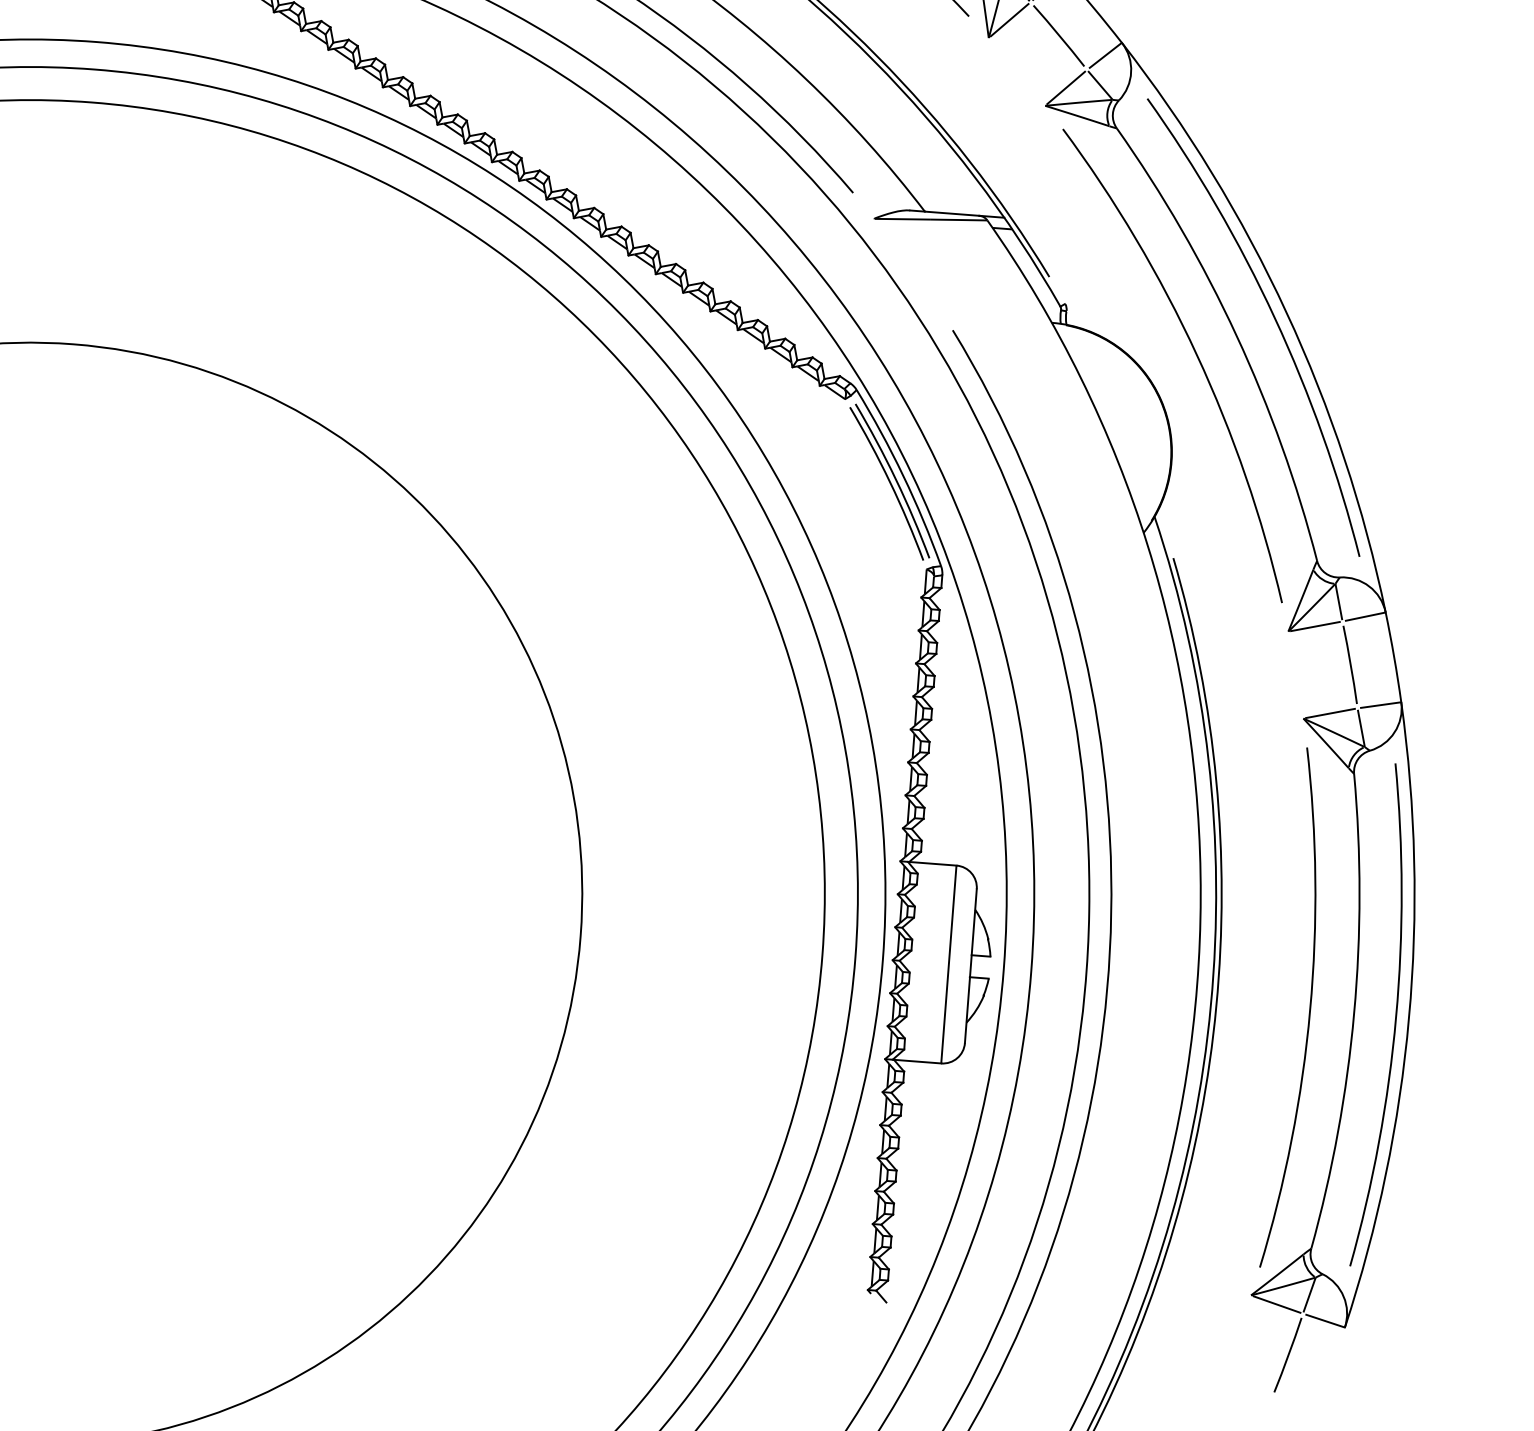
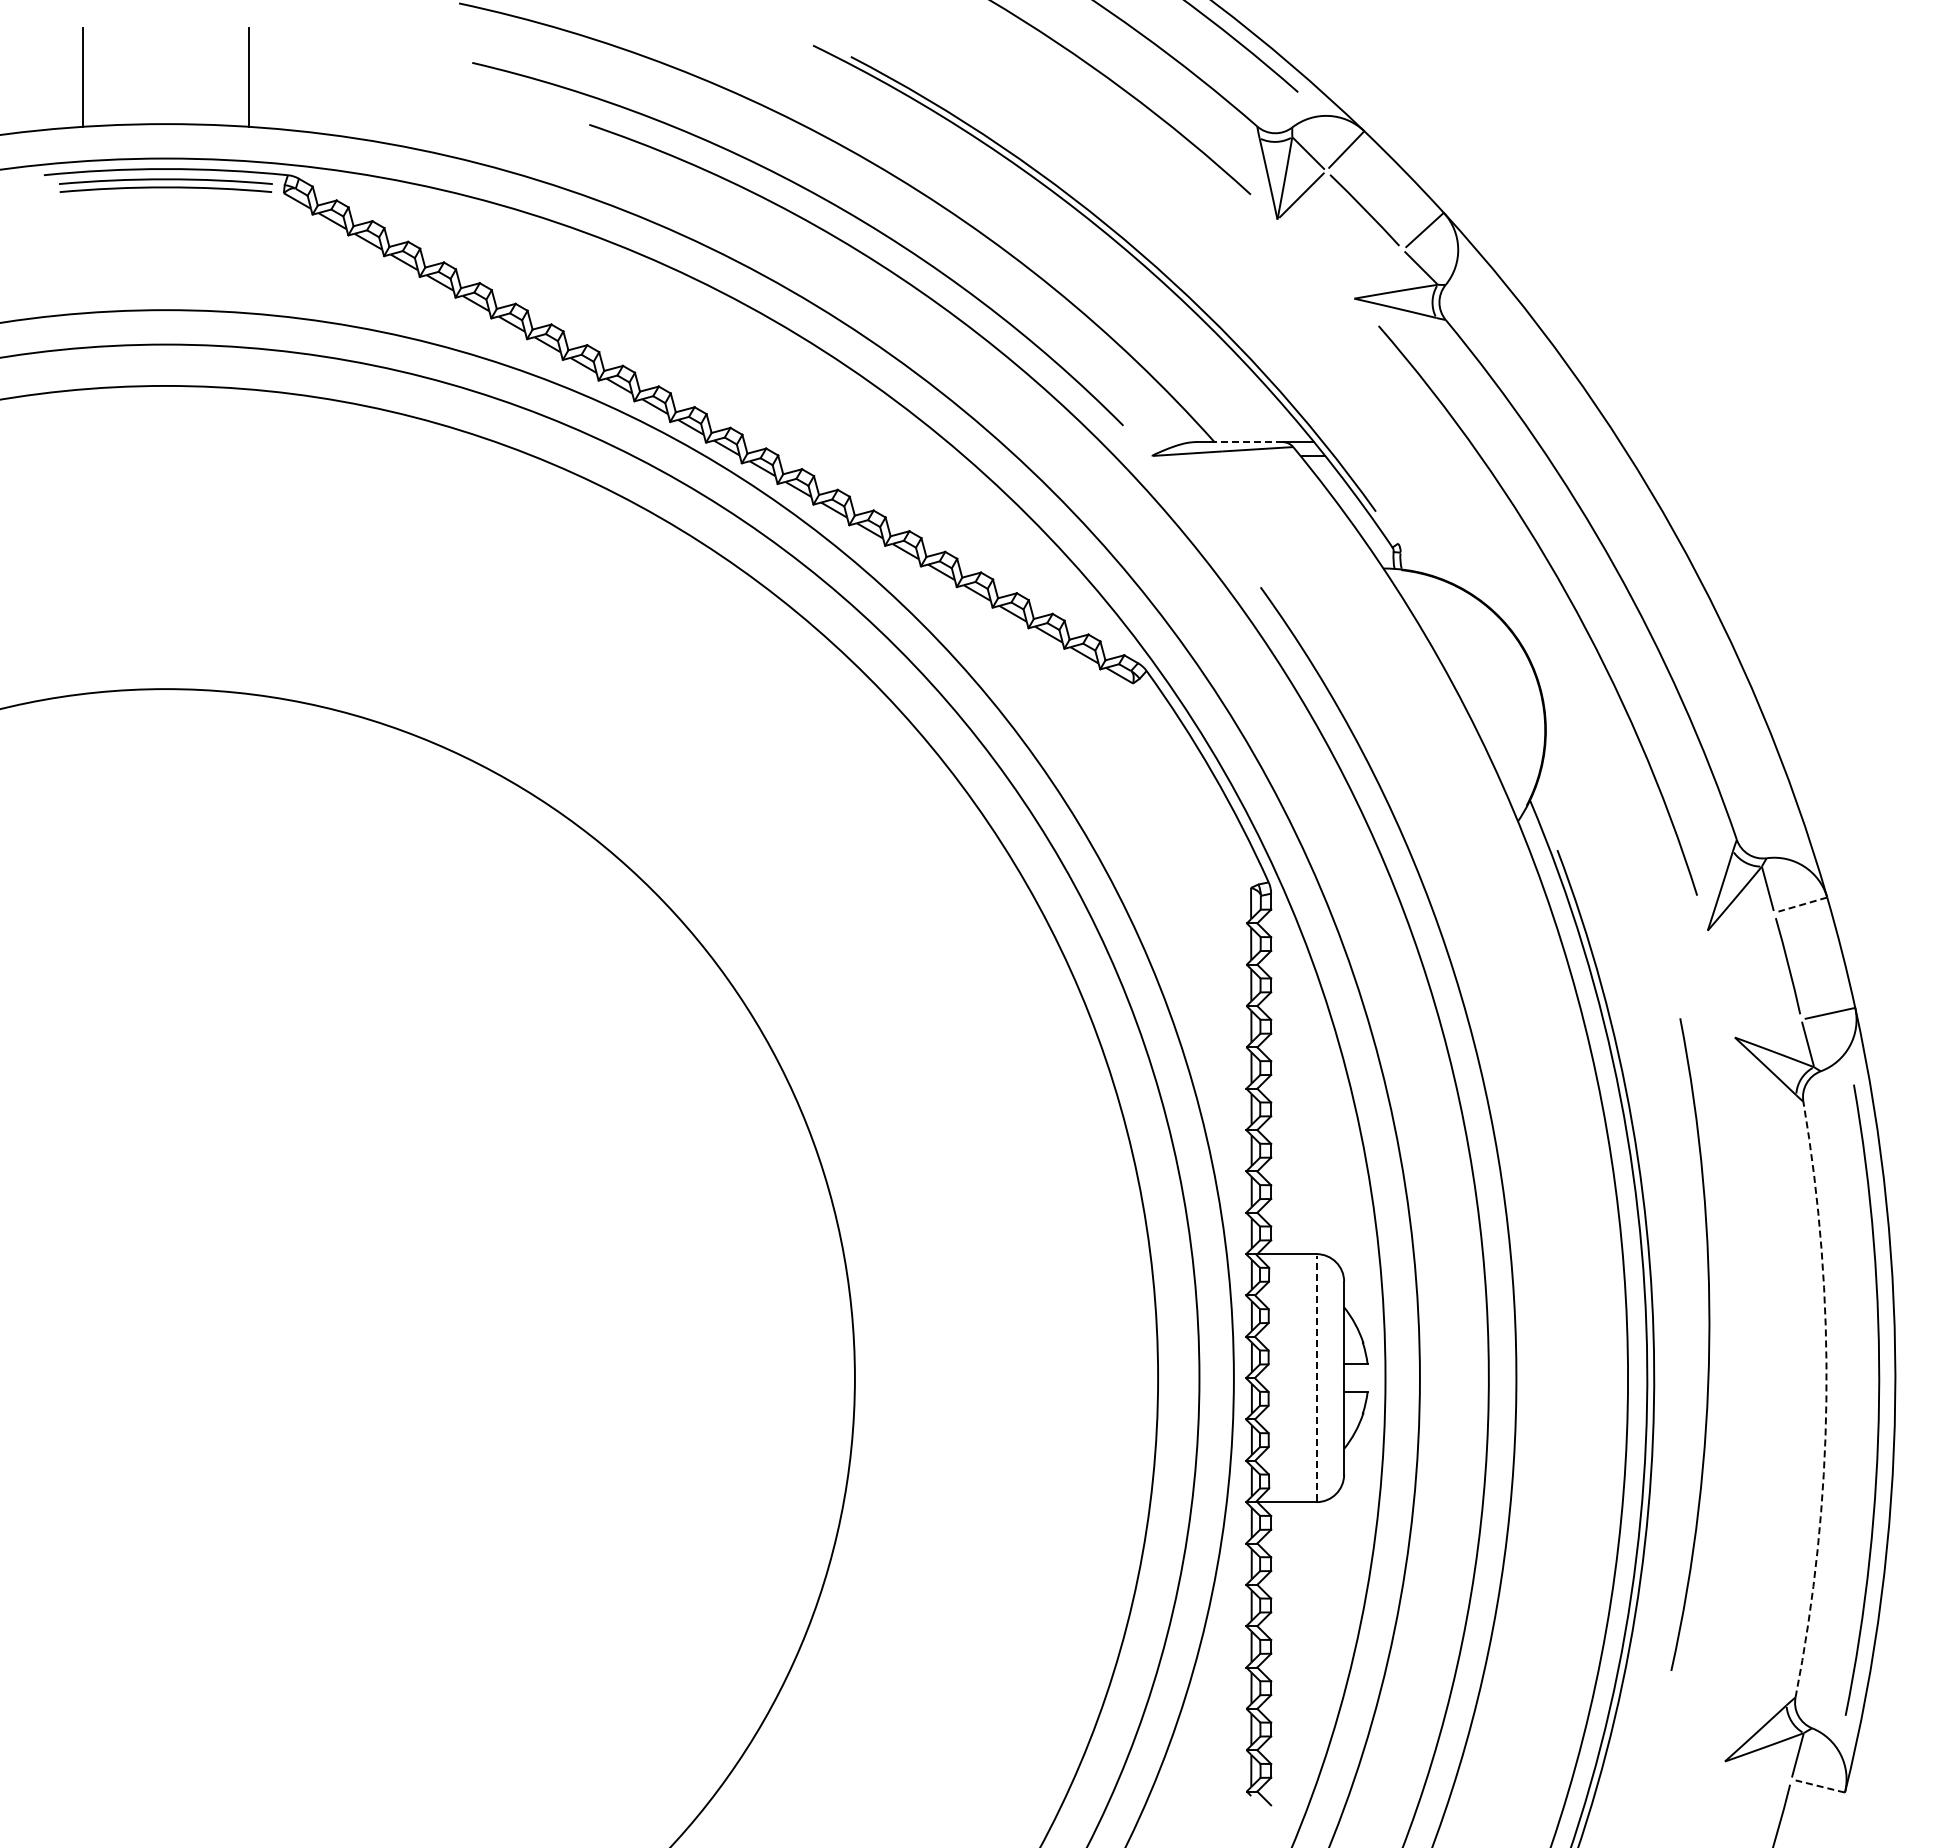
line: (1065, 88) -> (1378, 274), removed
line: (951, 214) -> (1248, 442), solid -> dashed
arc: (1273, 318) -> (1659, 541), removed
part: (889, 482) -> (1196, 782), removed
line: (1365, 616) -> (1802, 904), solid -> dashed
line: (1315, 626) -> (1740, 921), removed
line: (1330, 713) -> (1768, 1028), removed
line: (948, 964) -> (1316, 1377), solid -> dashed
arc: (1309, 1009) -> (1708, 1344), moved
arc: (1354, 1012) -> (1826, 1399), solid -> dashed
line: (1277, 1304) -> (1758, 1770), removed
line: (1324, 1321) -> (1819, 1786), solid -> dashed

